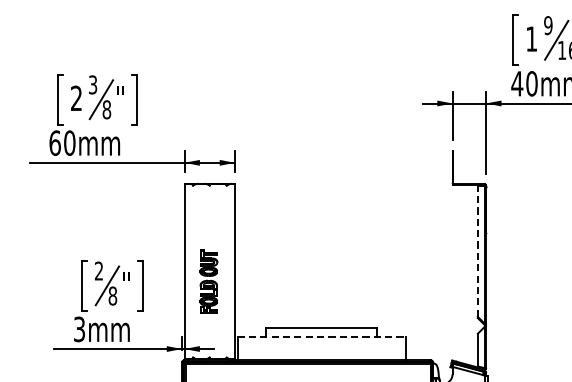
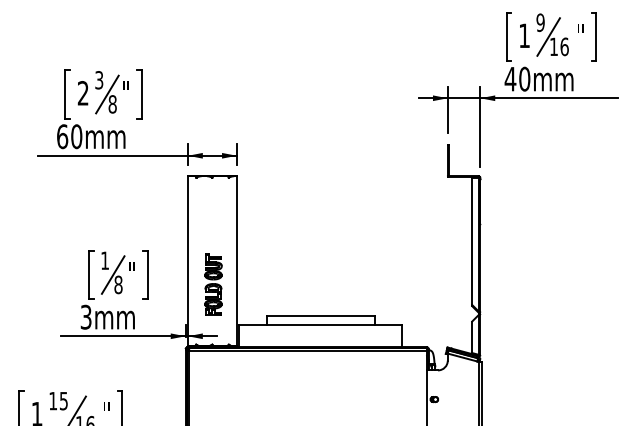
line: (478, 251) -> (472, 241), dashed -> solid
text: (98, 270) -> (104, 260), 2 -> 1
part: (208, 281) -> (213, 284), moved
line: (322, 336) -> (321, 324), dashed -> solid

